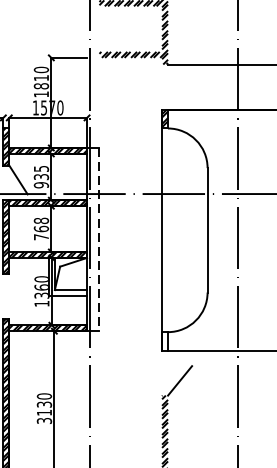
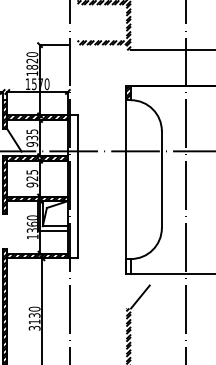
text: (40, 77) -> (31, 60), 1810 -> 1820
text: (41, 228) -> (32, 178), 768 -> 925
line: (99, 240) -> (77, 187), dashed -> solid

